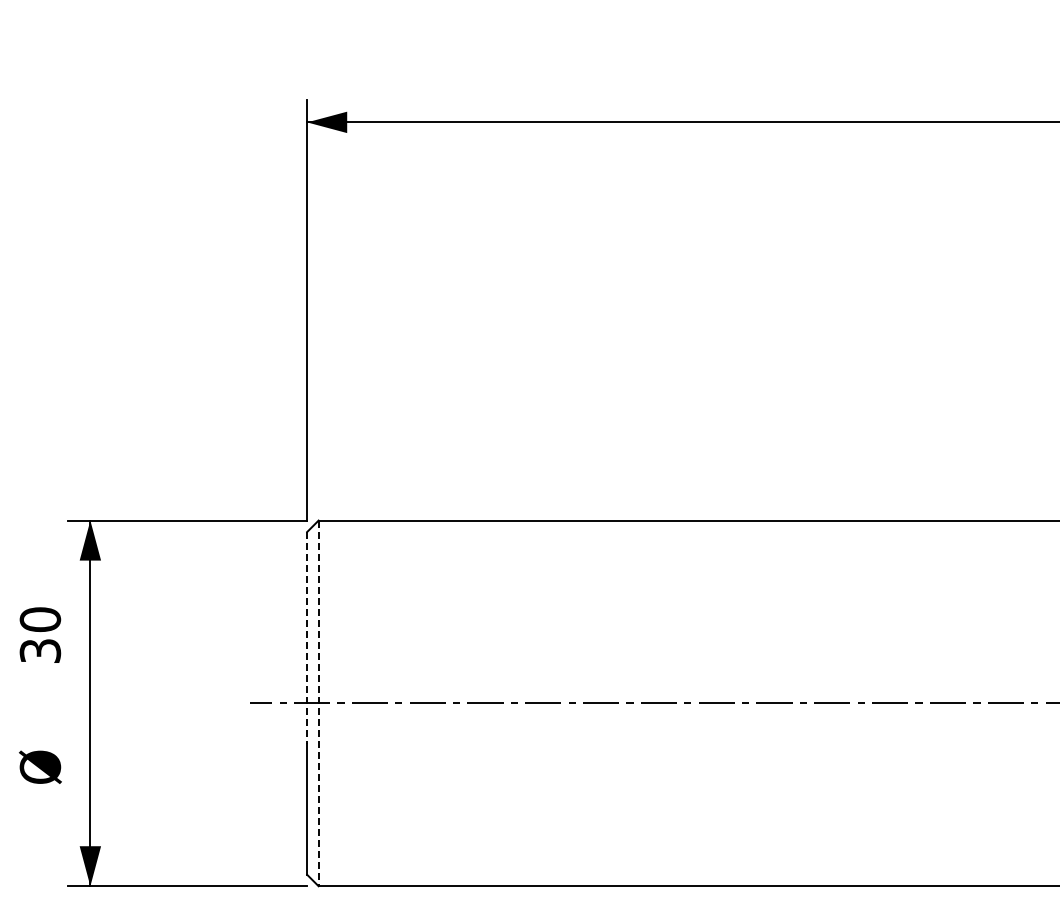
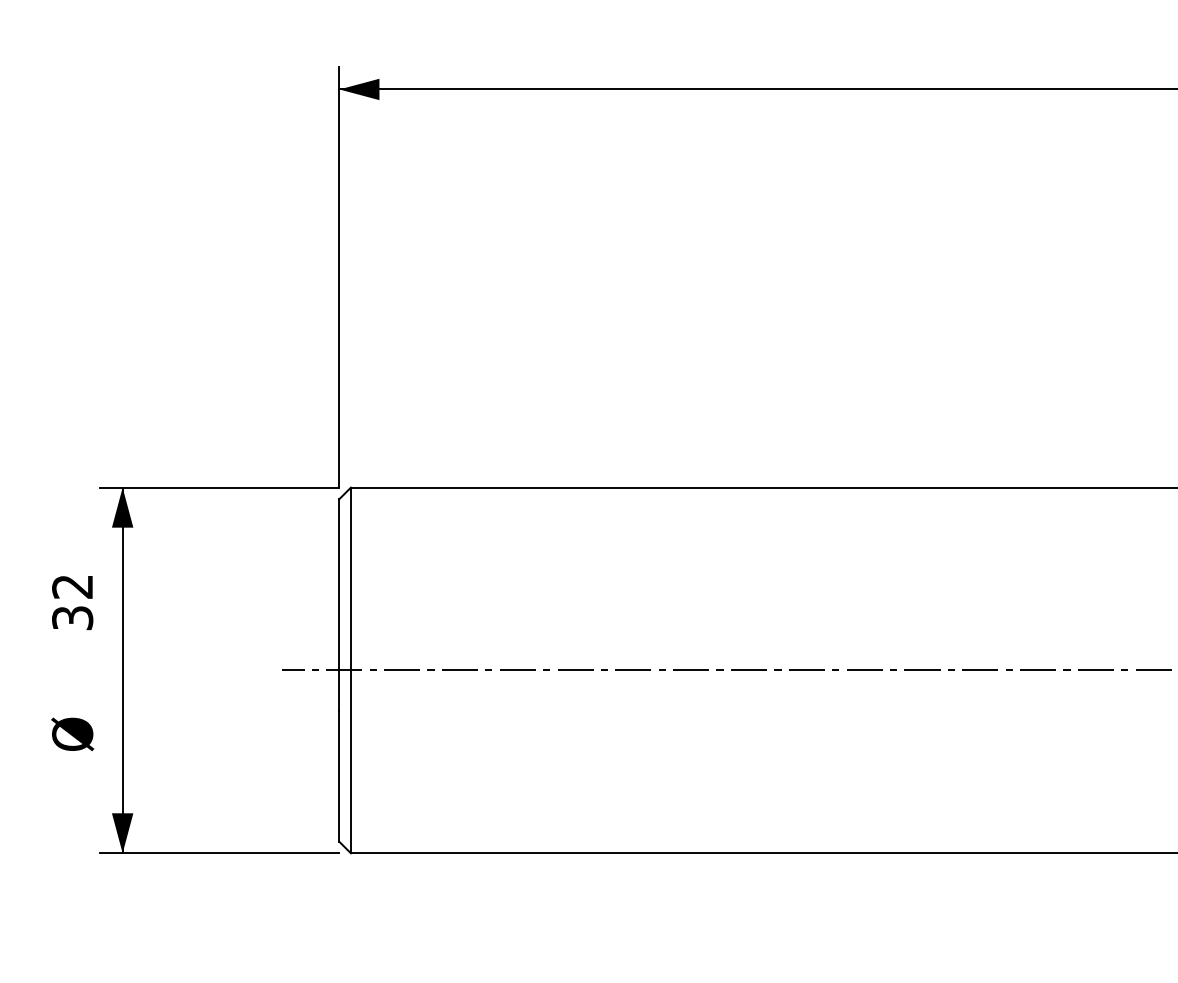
text: (40, 619) -> (72, 586), 30 -> 32
line: (307, 637) -> (339, 604), dashed -> solid
line: (318, 703) -> (350, 670), dashed -> solid

